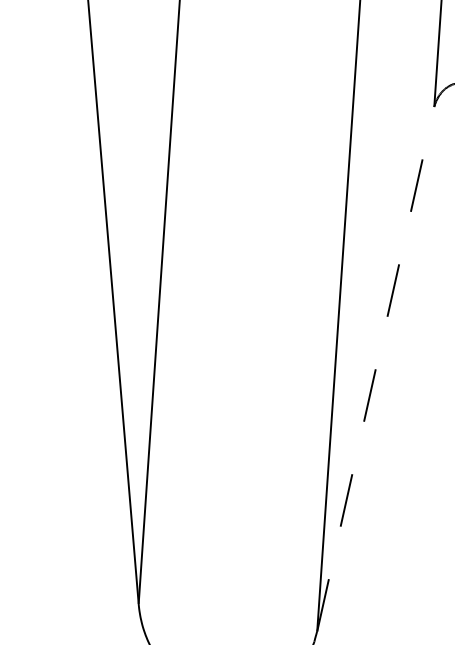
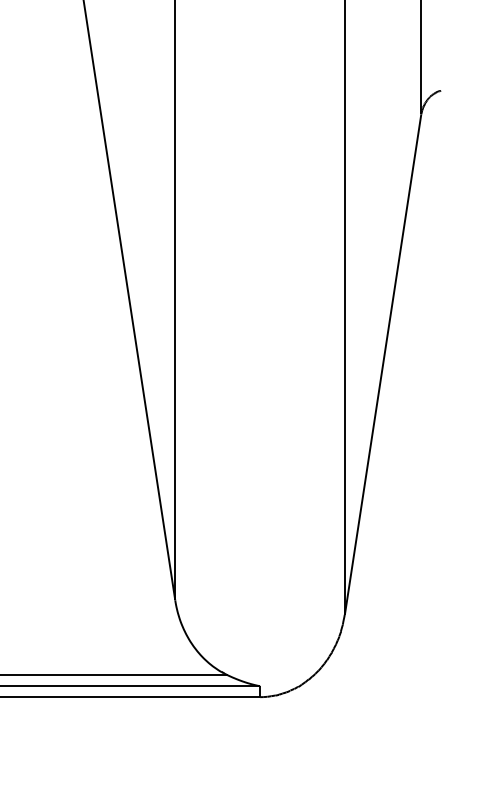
line: (376, 369) -> (383, 364), dashed -> solid

